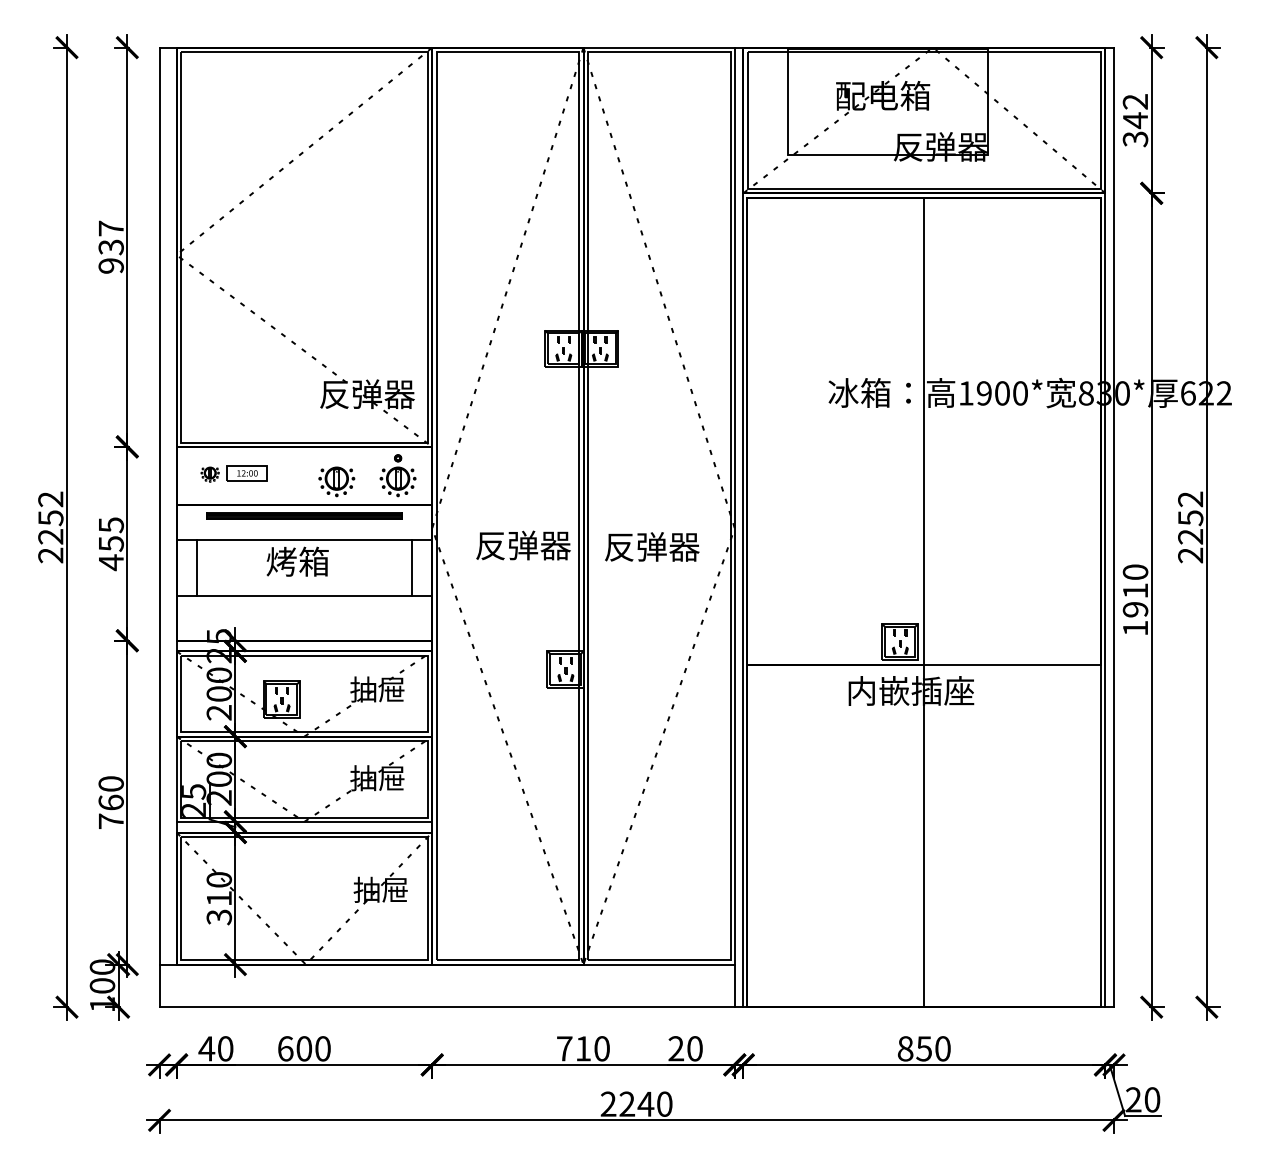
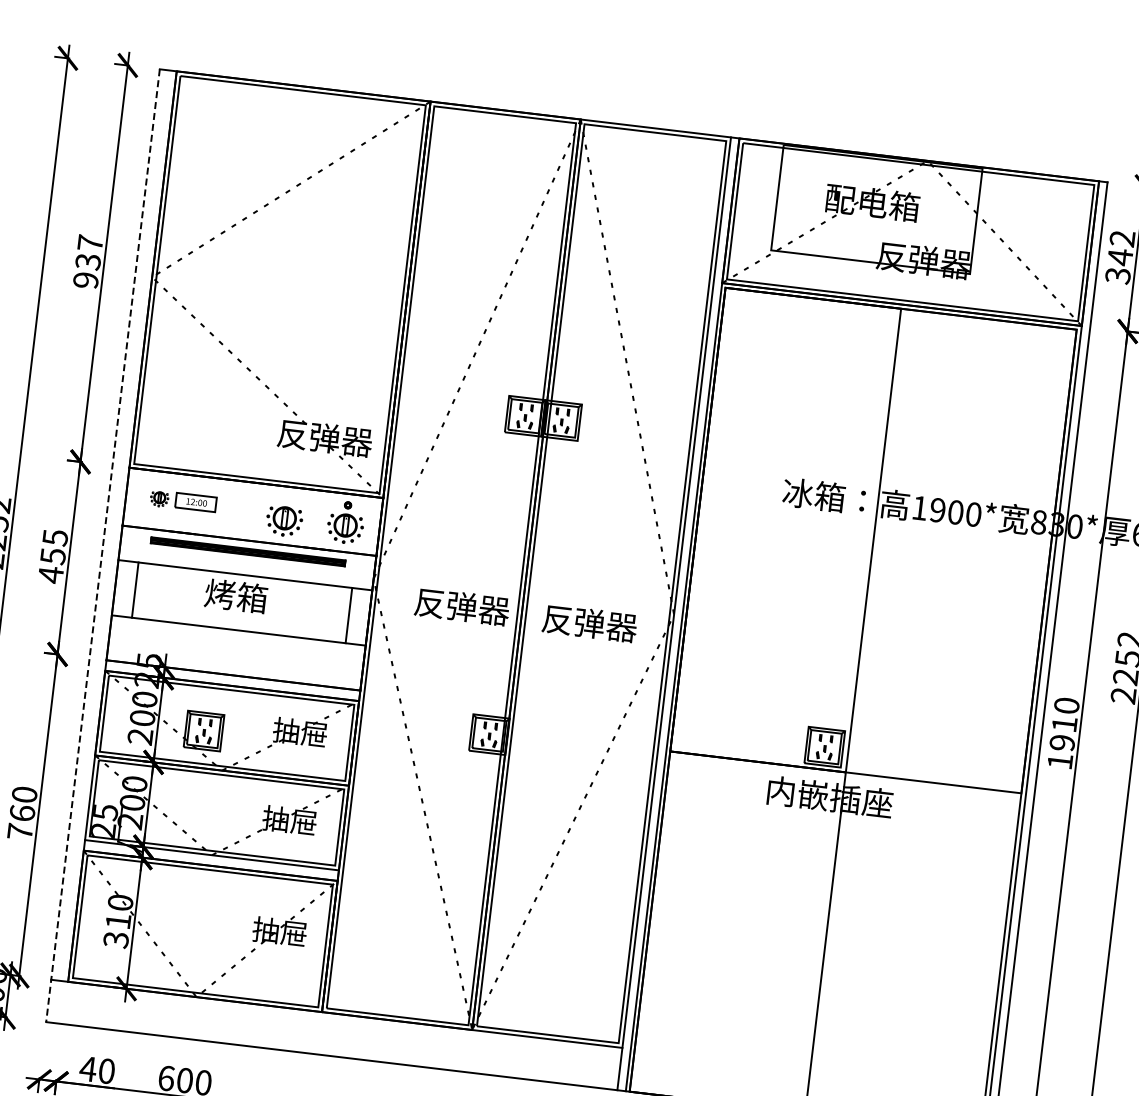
line: (159, 527) -> (102, 545), solid -> dashed

